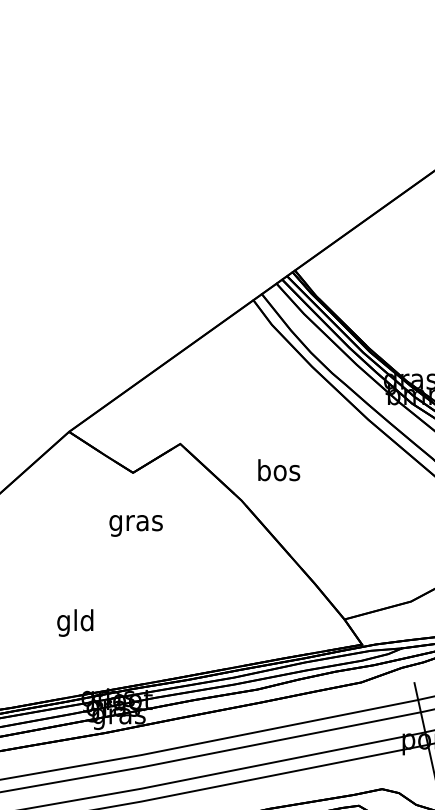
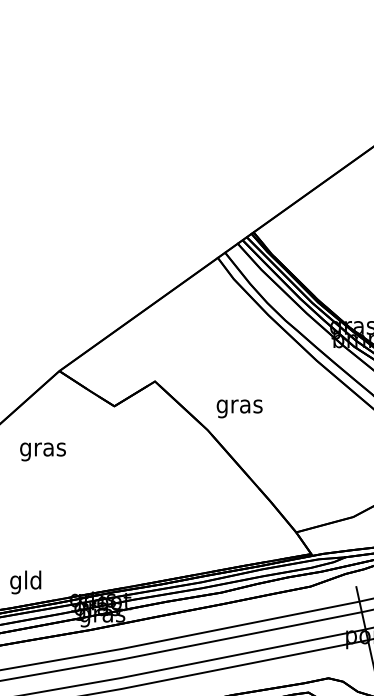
text: (278, 473) -> (239, 406), bos -> gras
text: (135, 525) -> (42, 451), moved
text: (75, 623) -> (25, 582), moved

